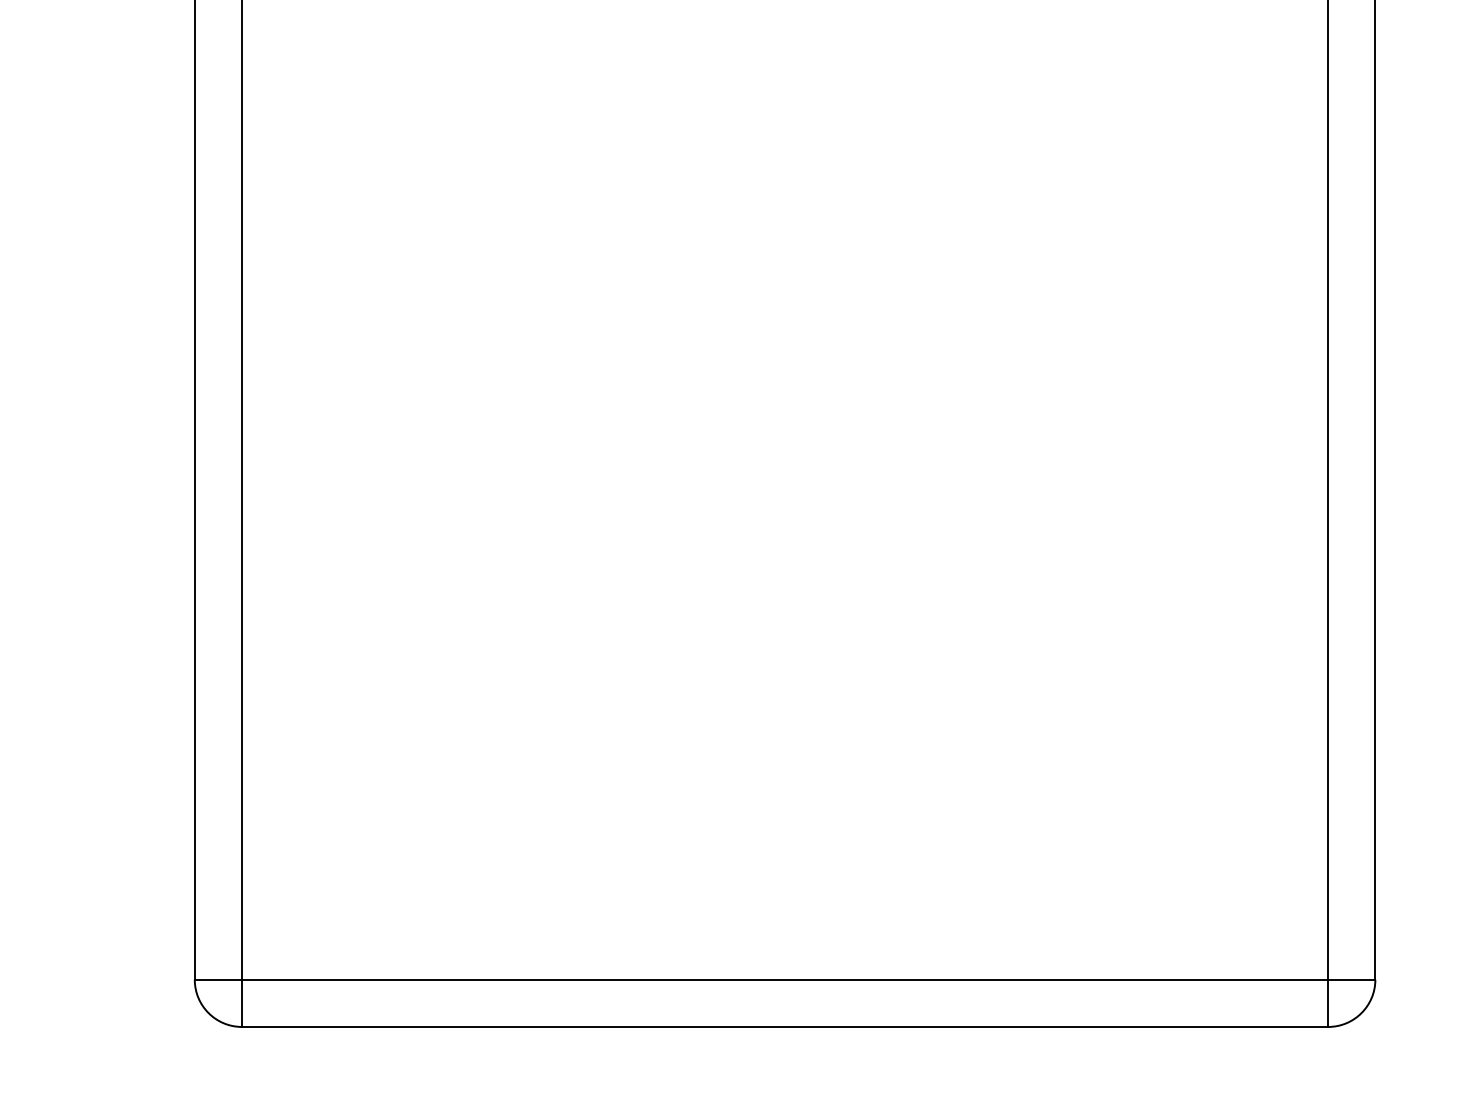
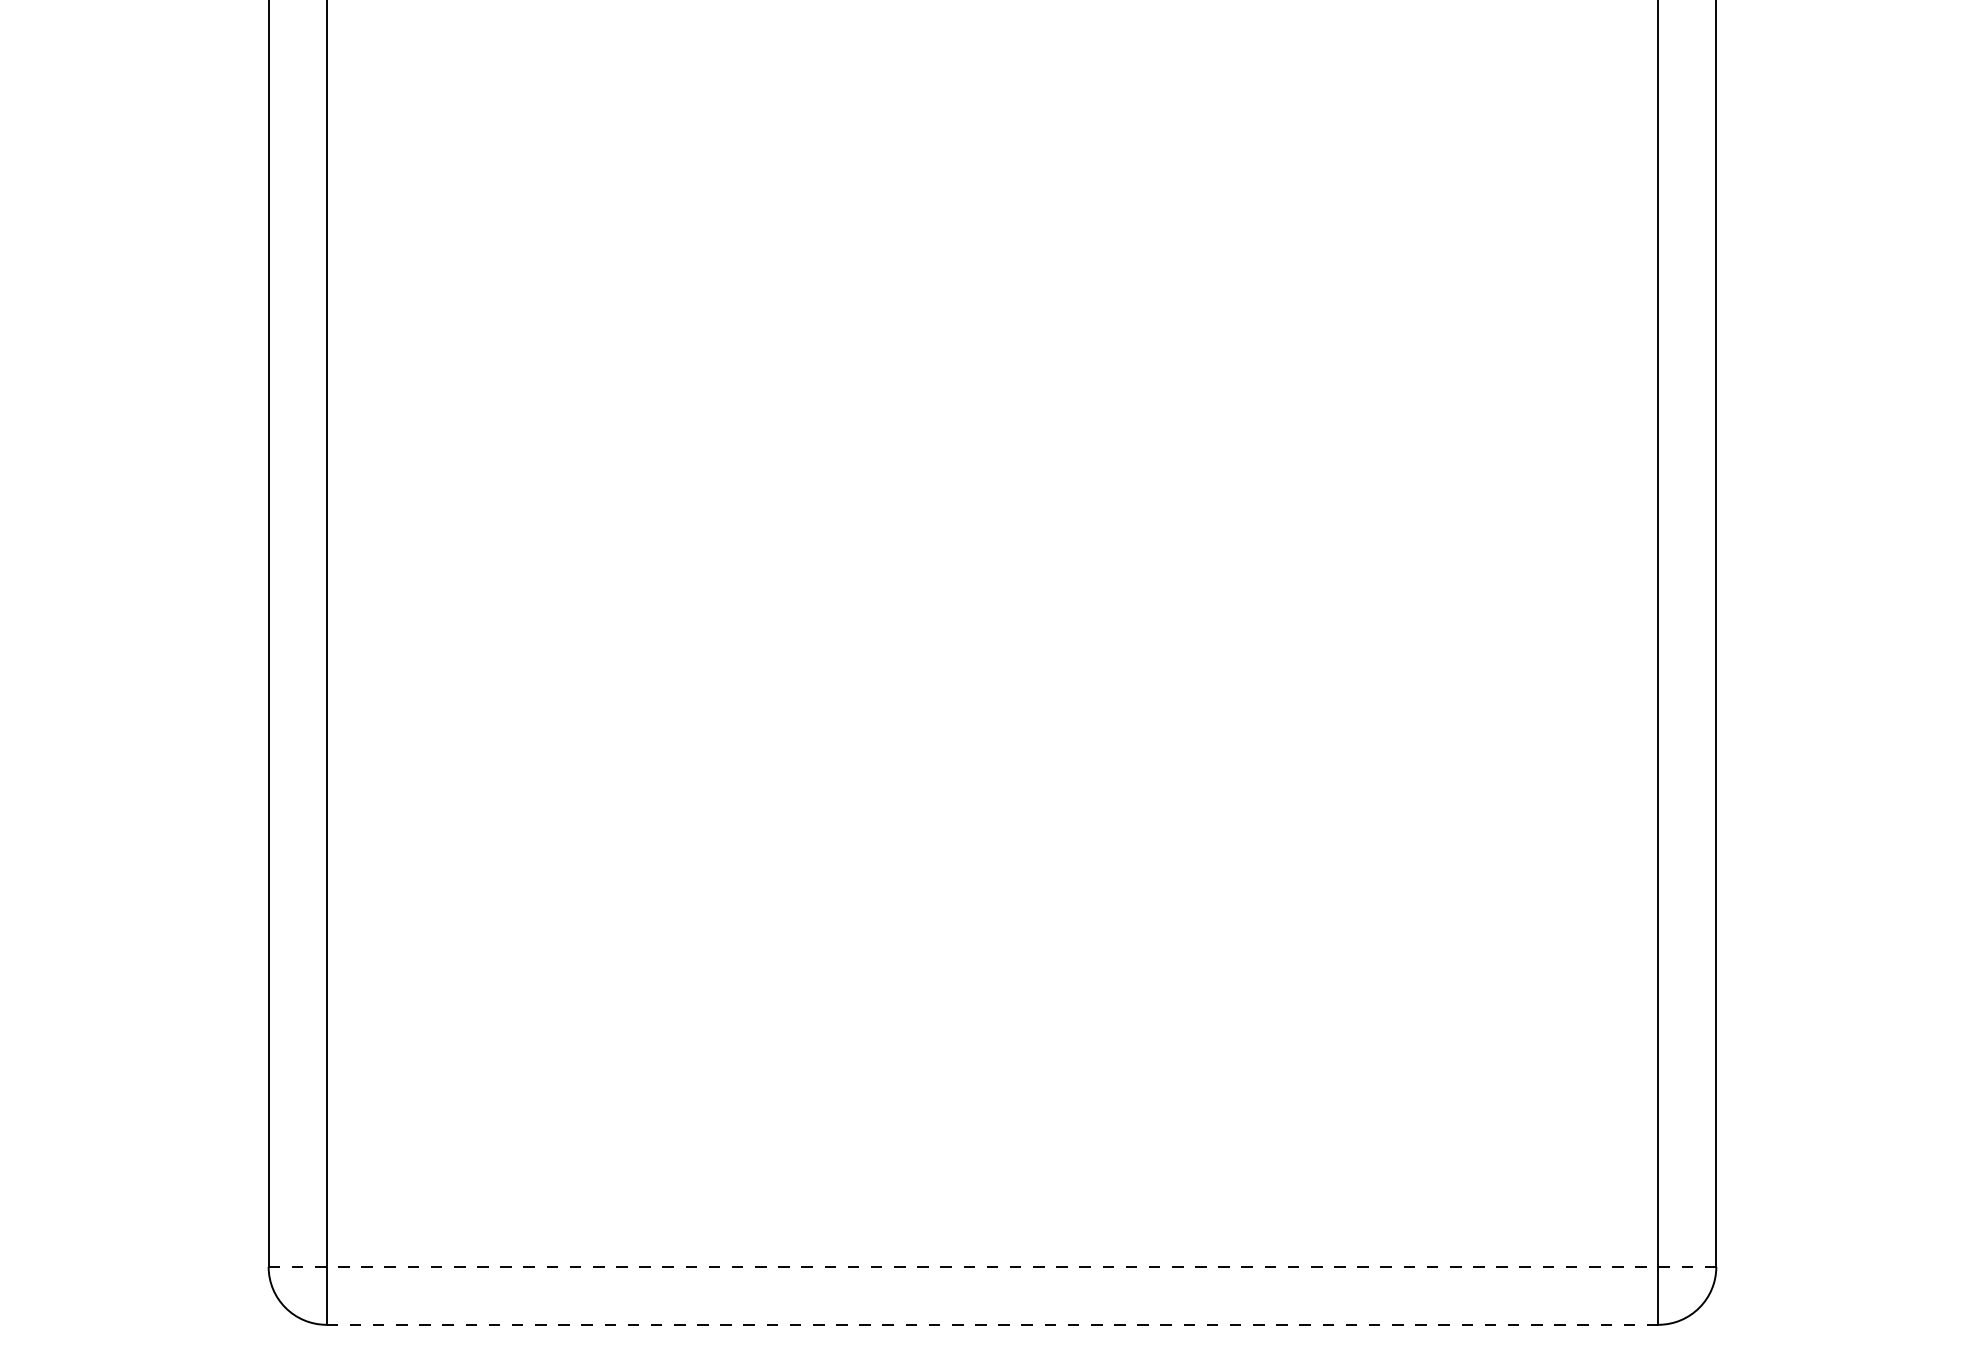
line: (785, 979) -> (992, 1266), solid -> dashed
line: (785, 1026) -> (992, 1324), solid -> dashed

